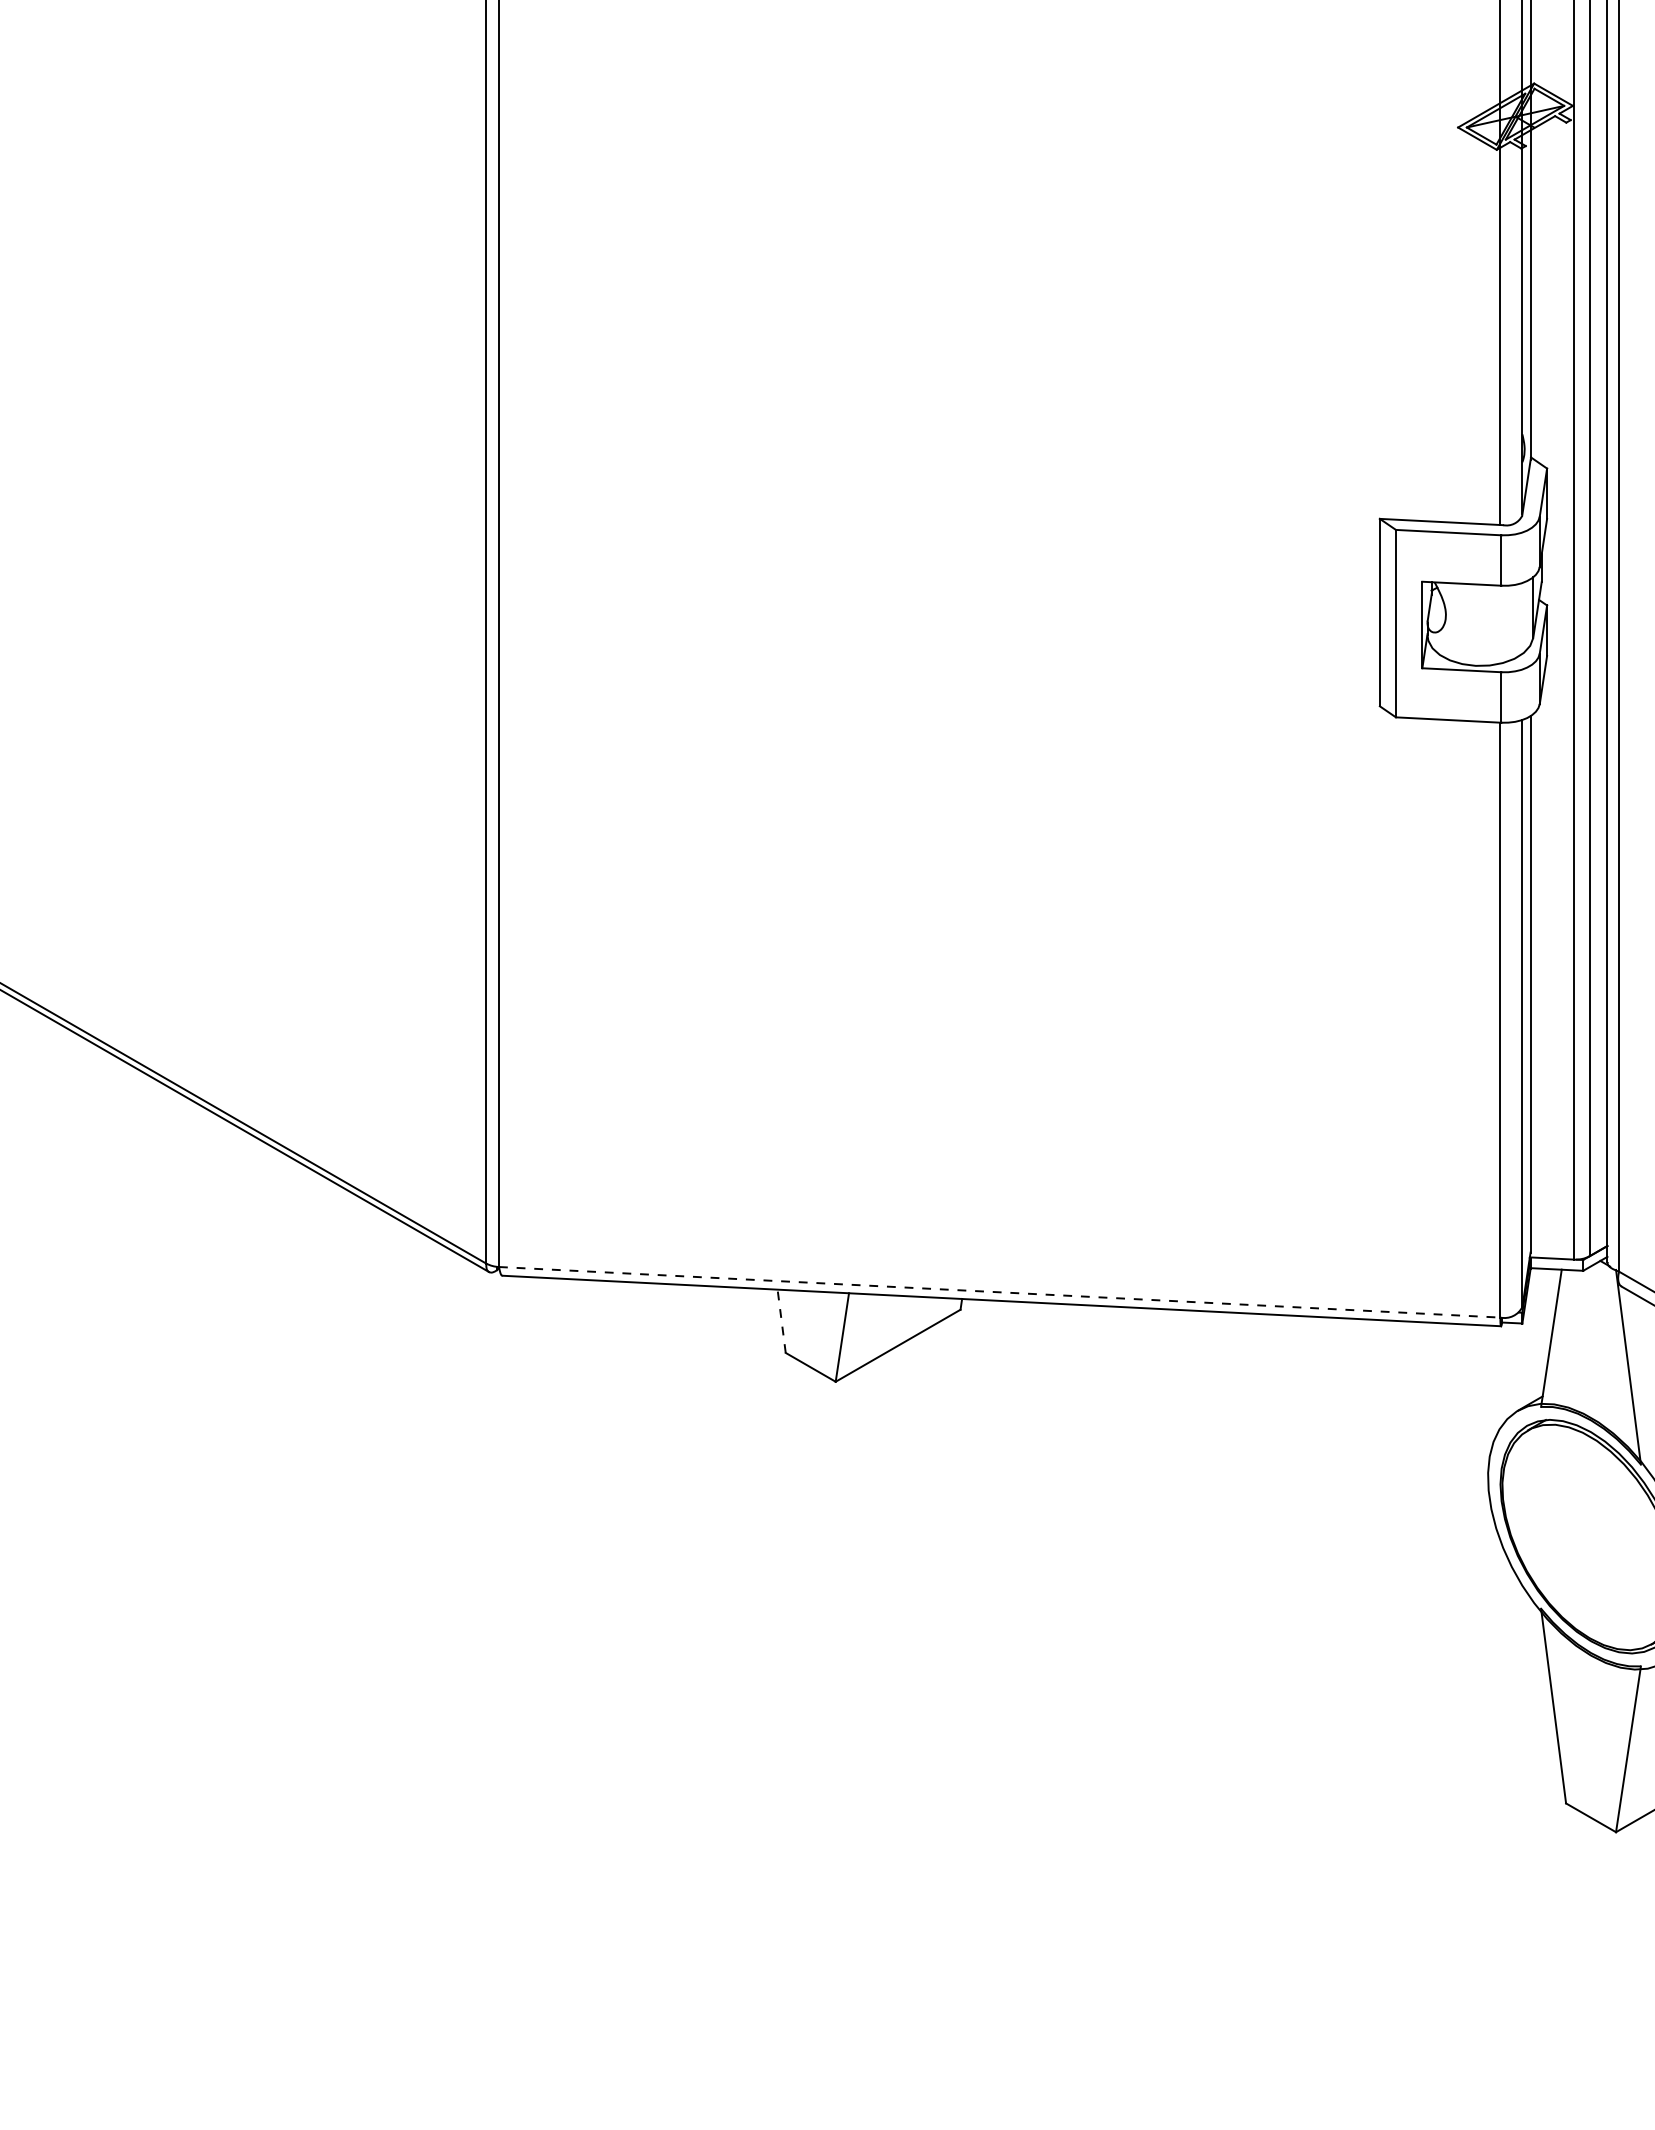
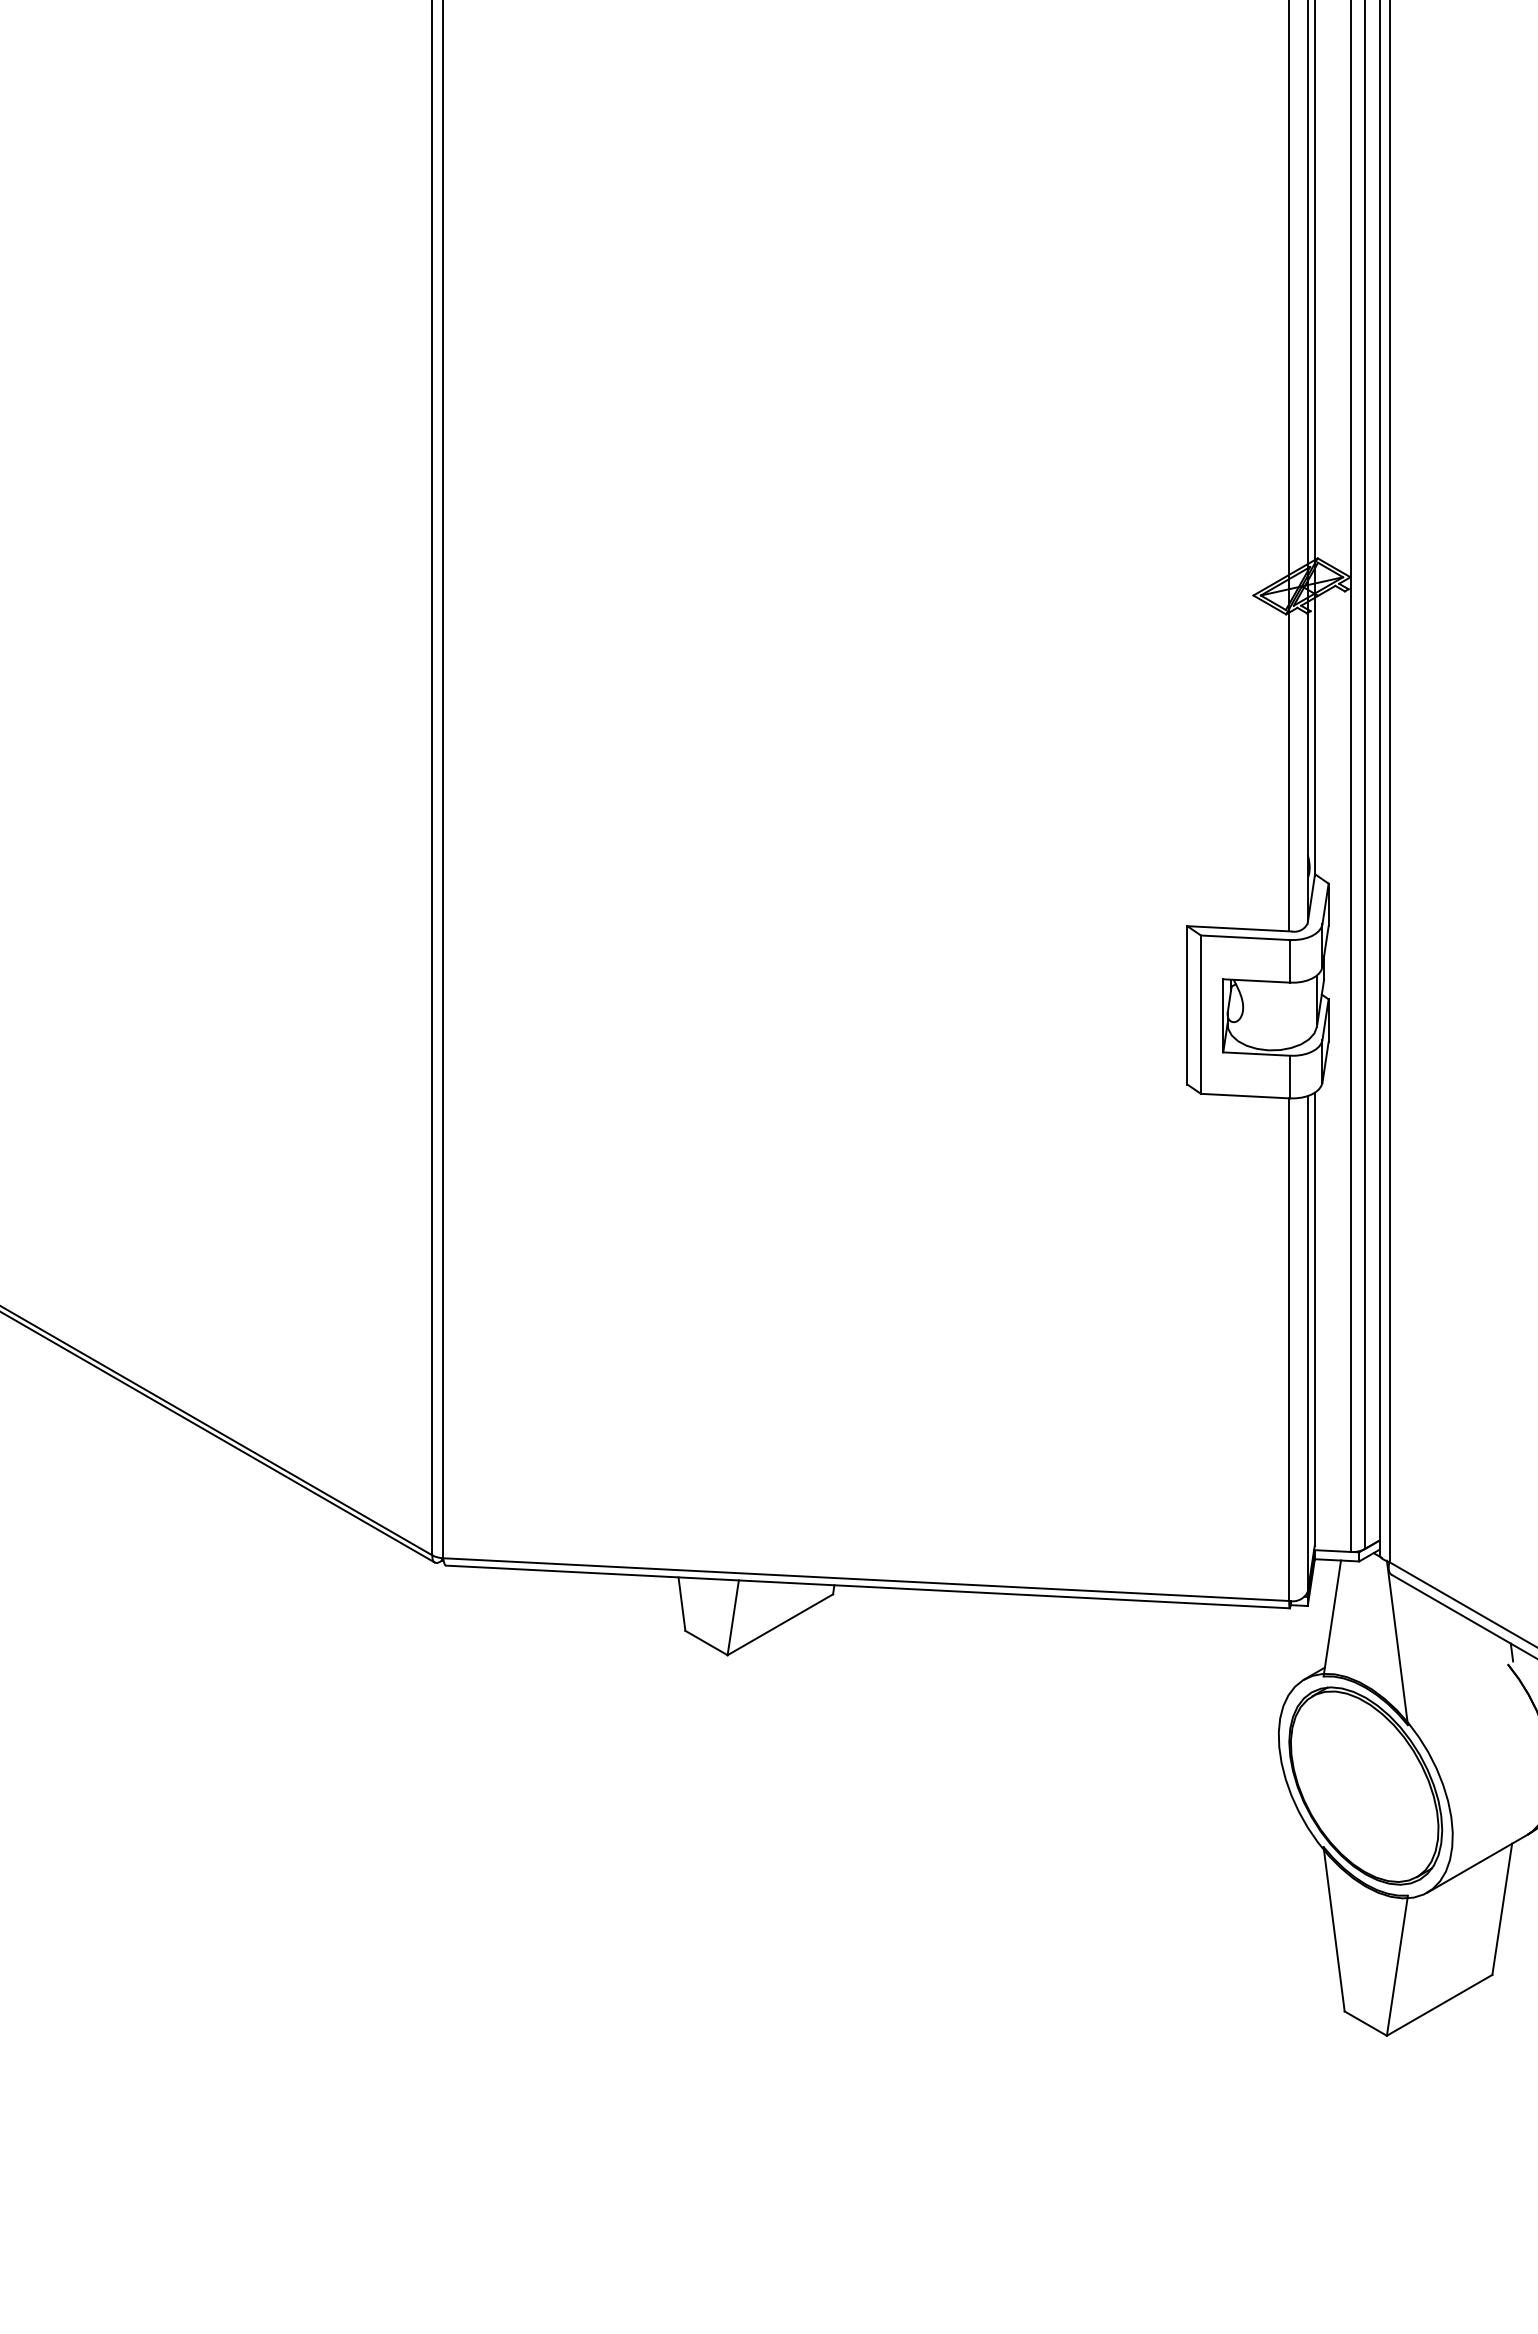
line: (1000, 1292) -> (866, 1579), dashed -> solid
line: (781, 1321) -> (681, 1604), dashed -> solid

